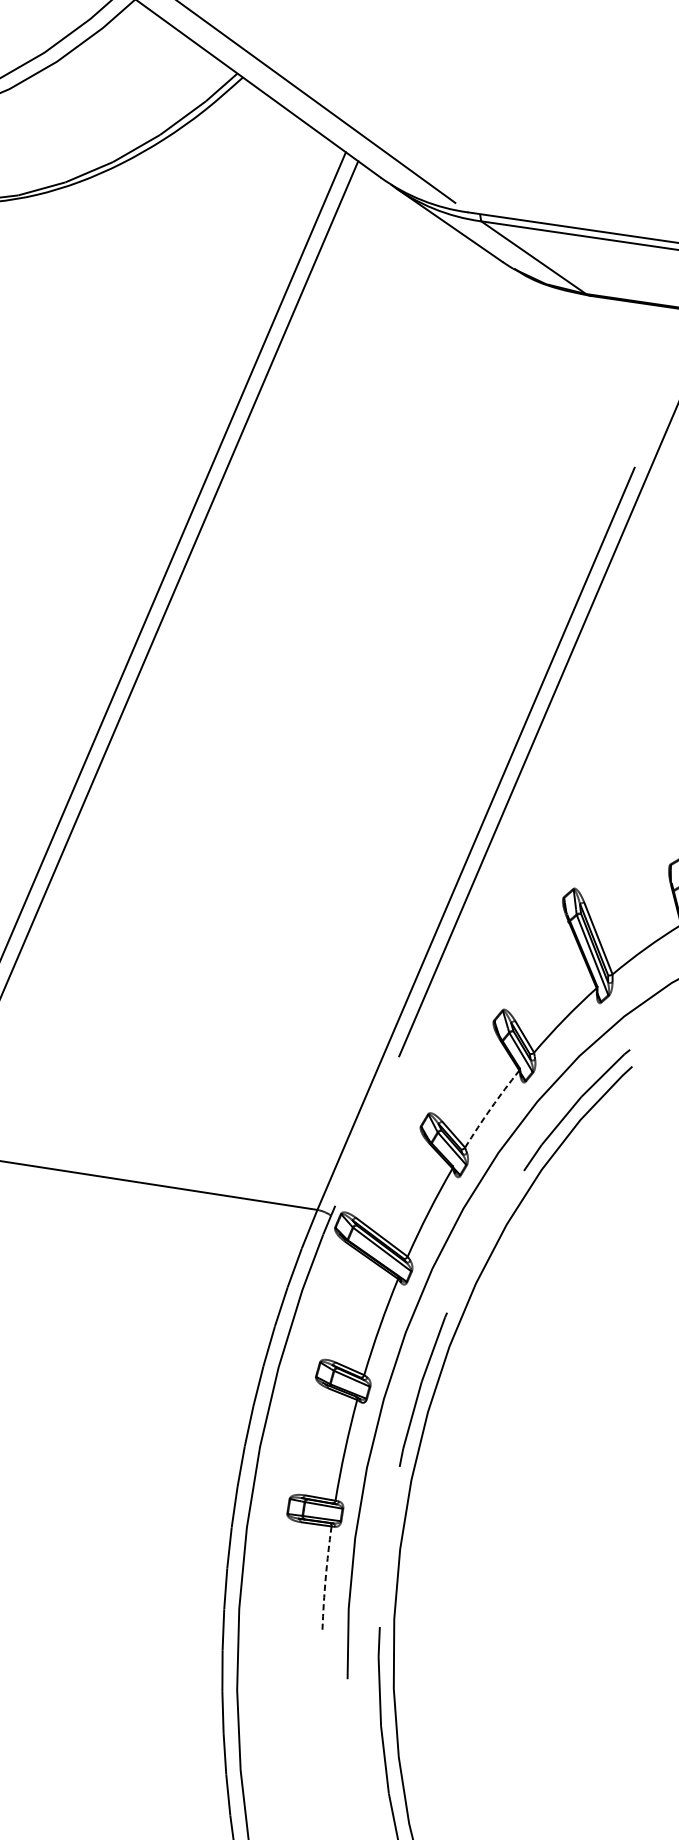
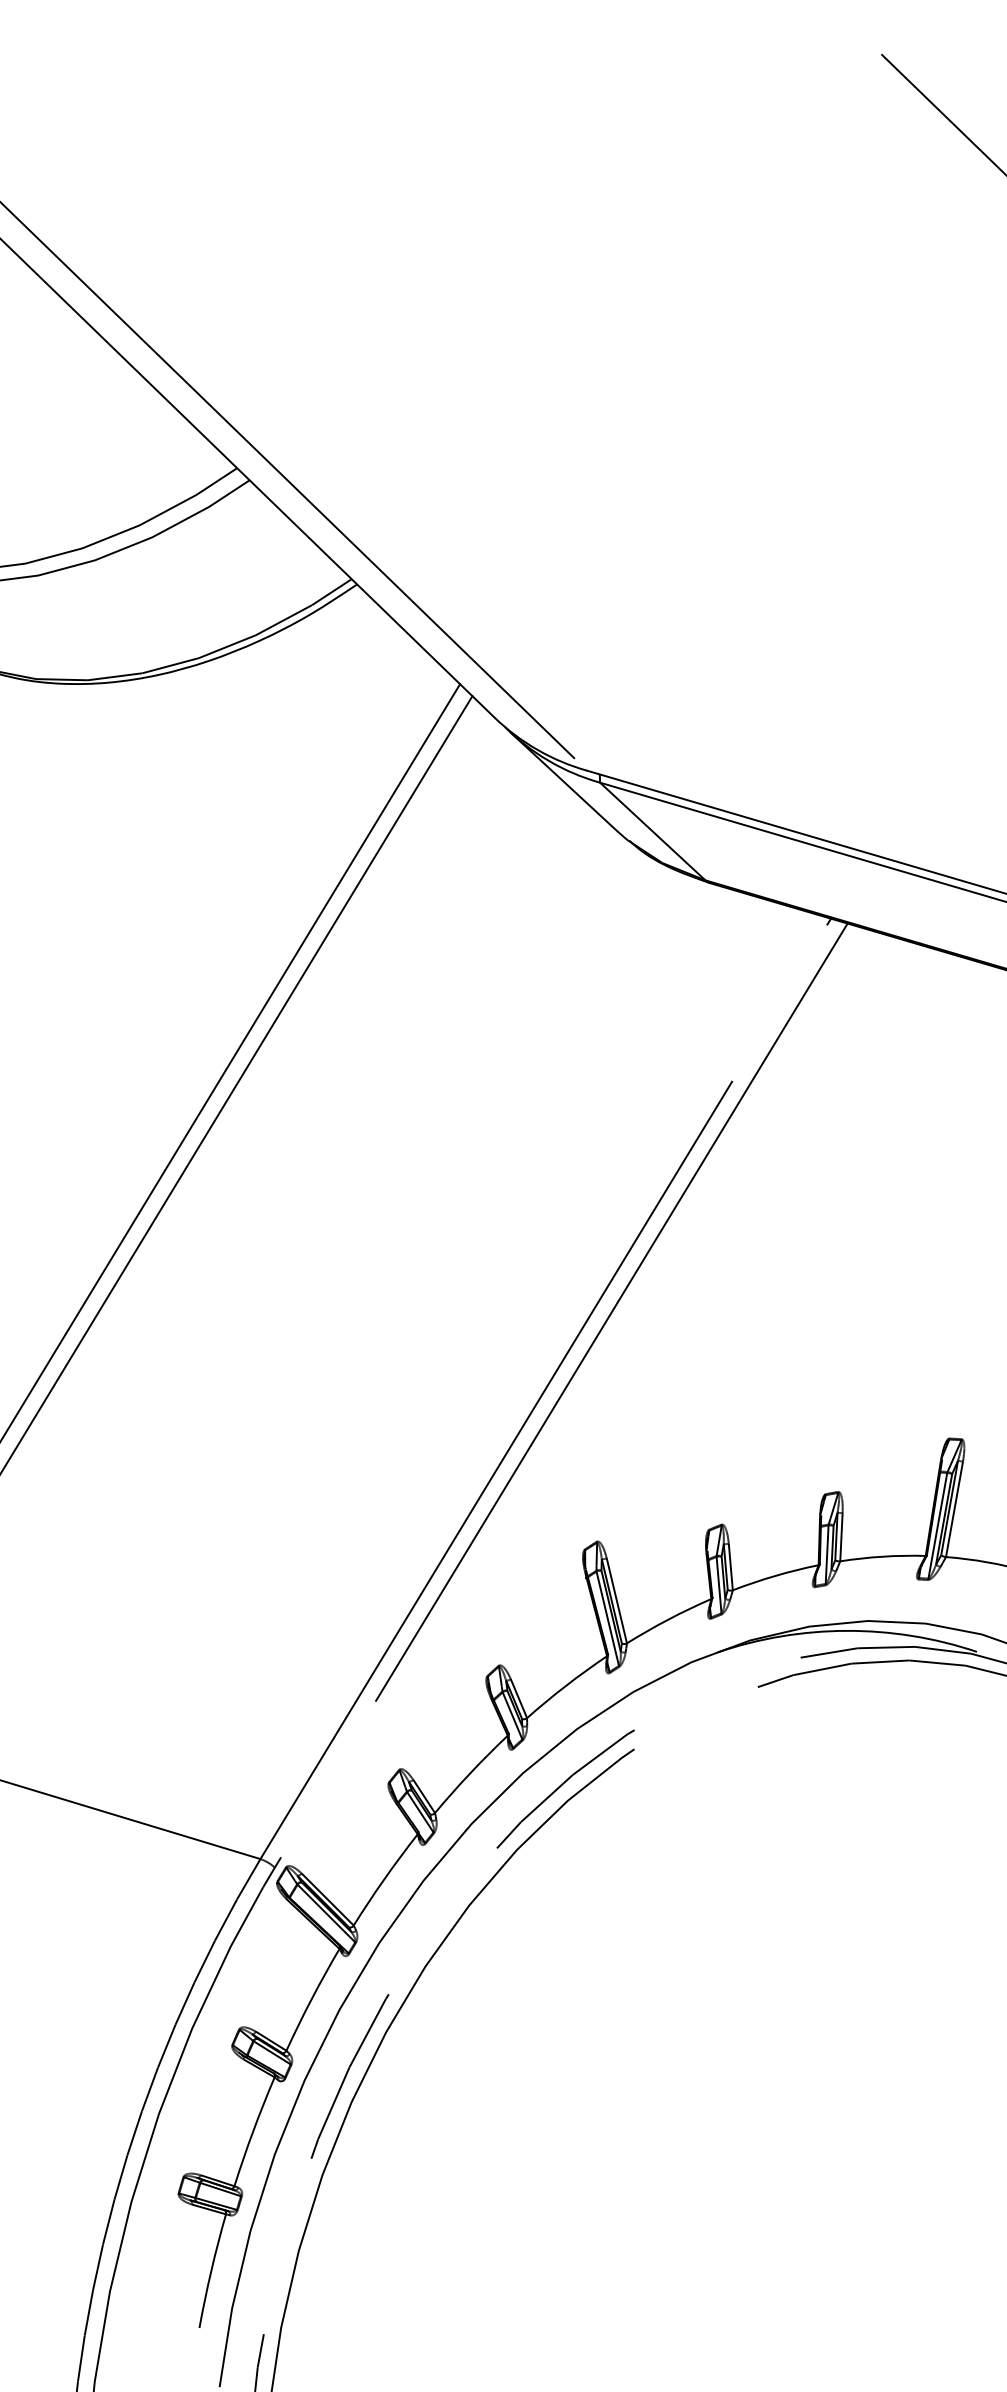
arc: (491, 1108) -> (470, 1773), dashed -> solid
arc: (325, 1577) -> (211, 2270), dashed -> solid

